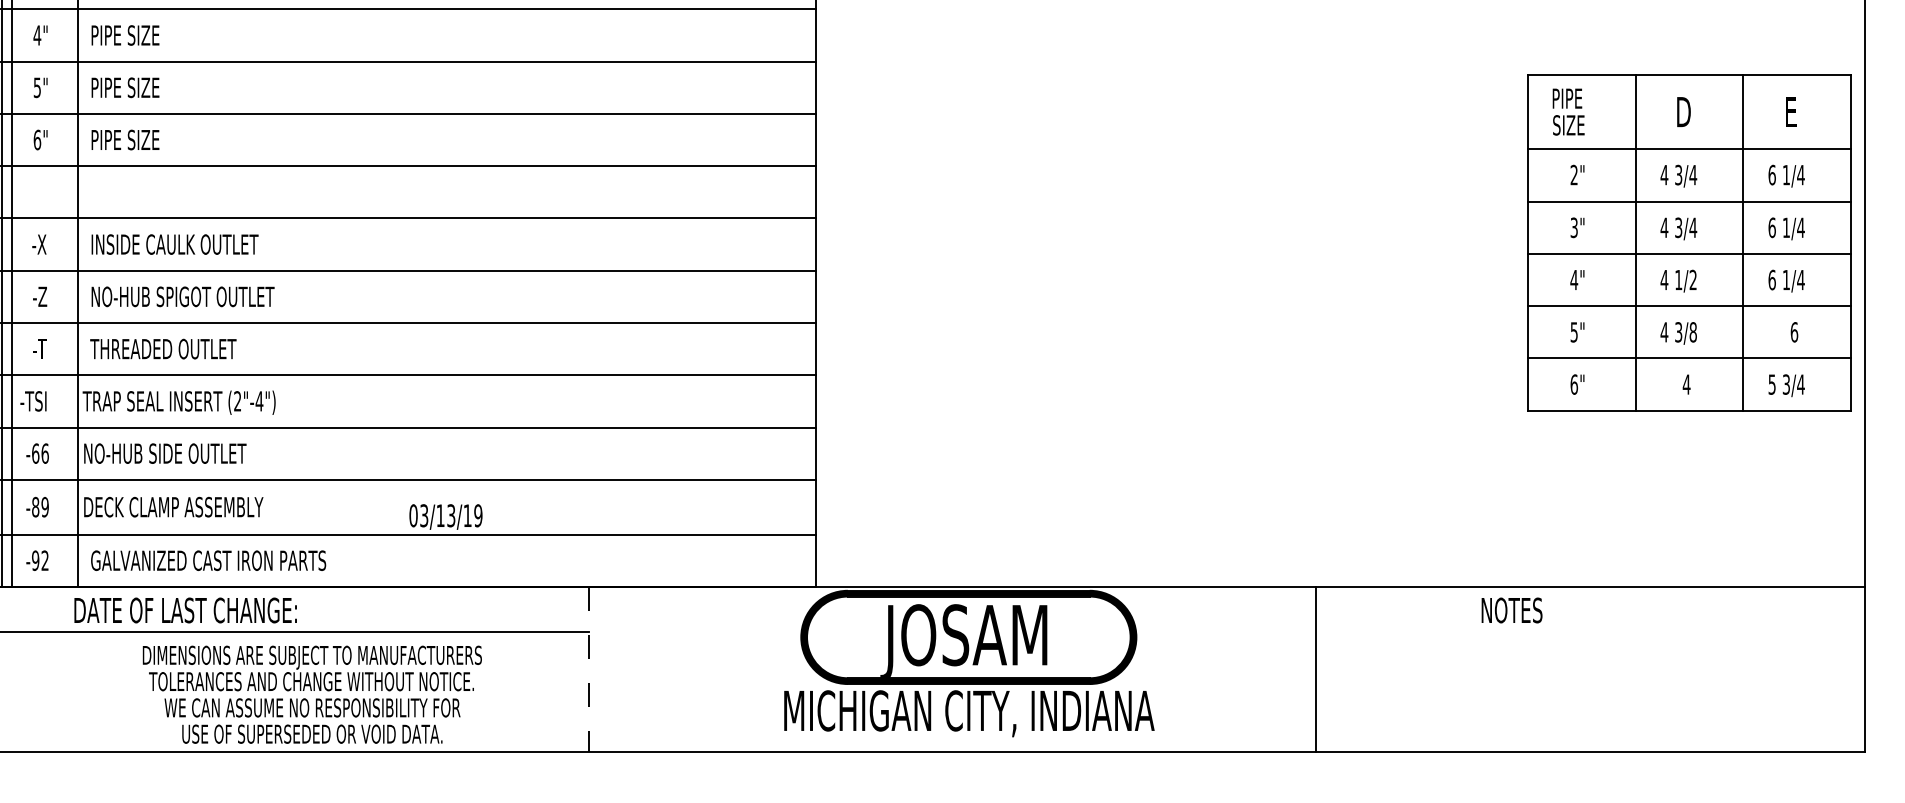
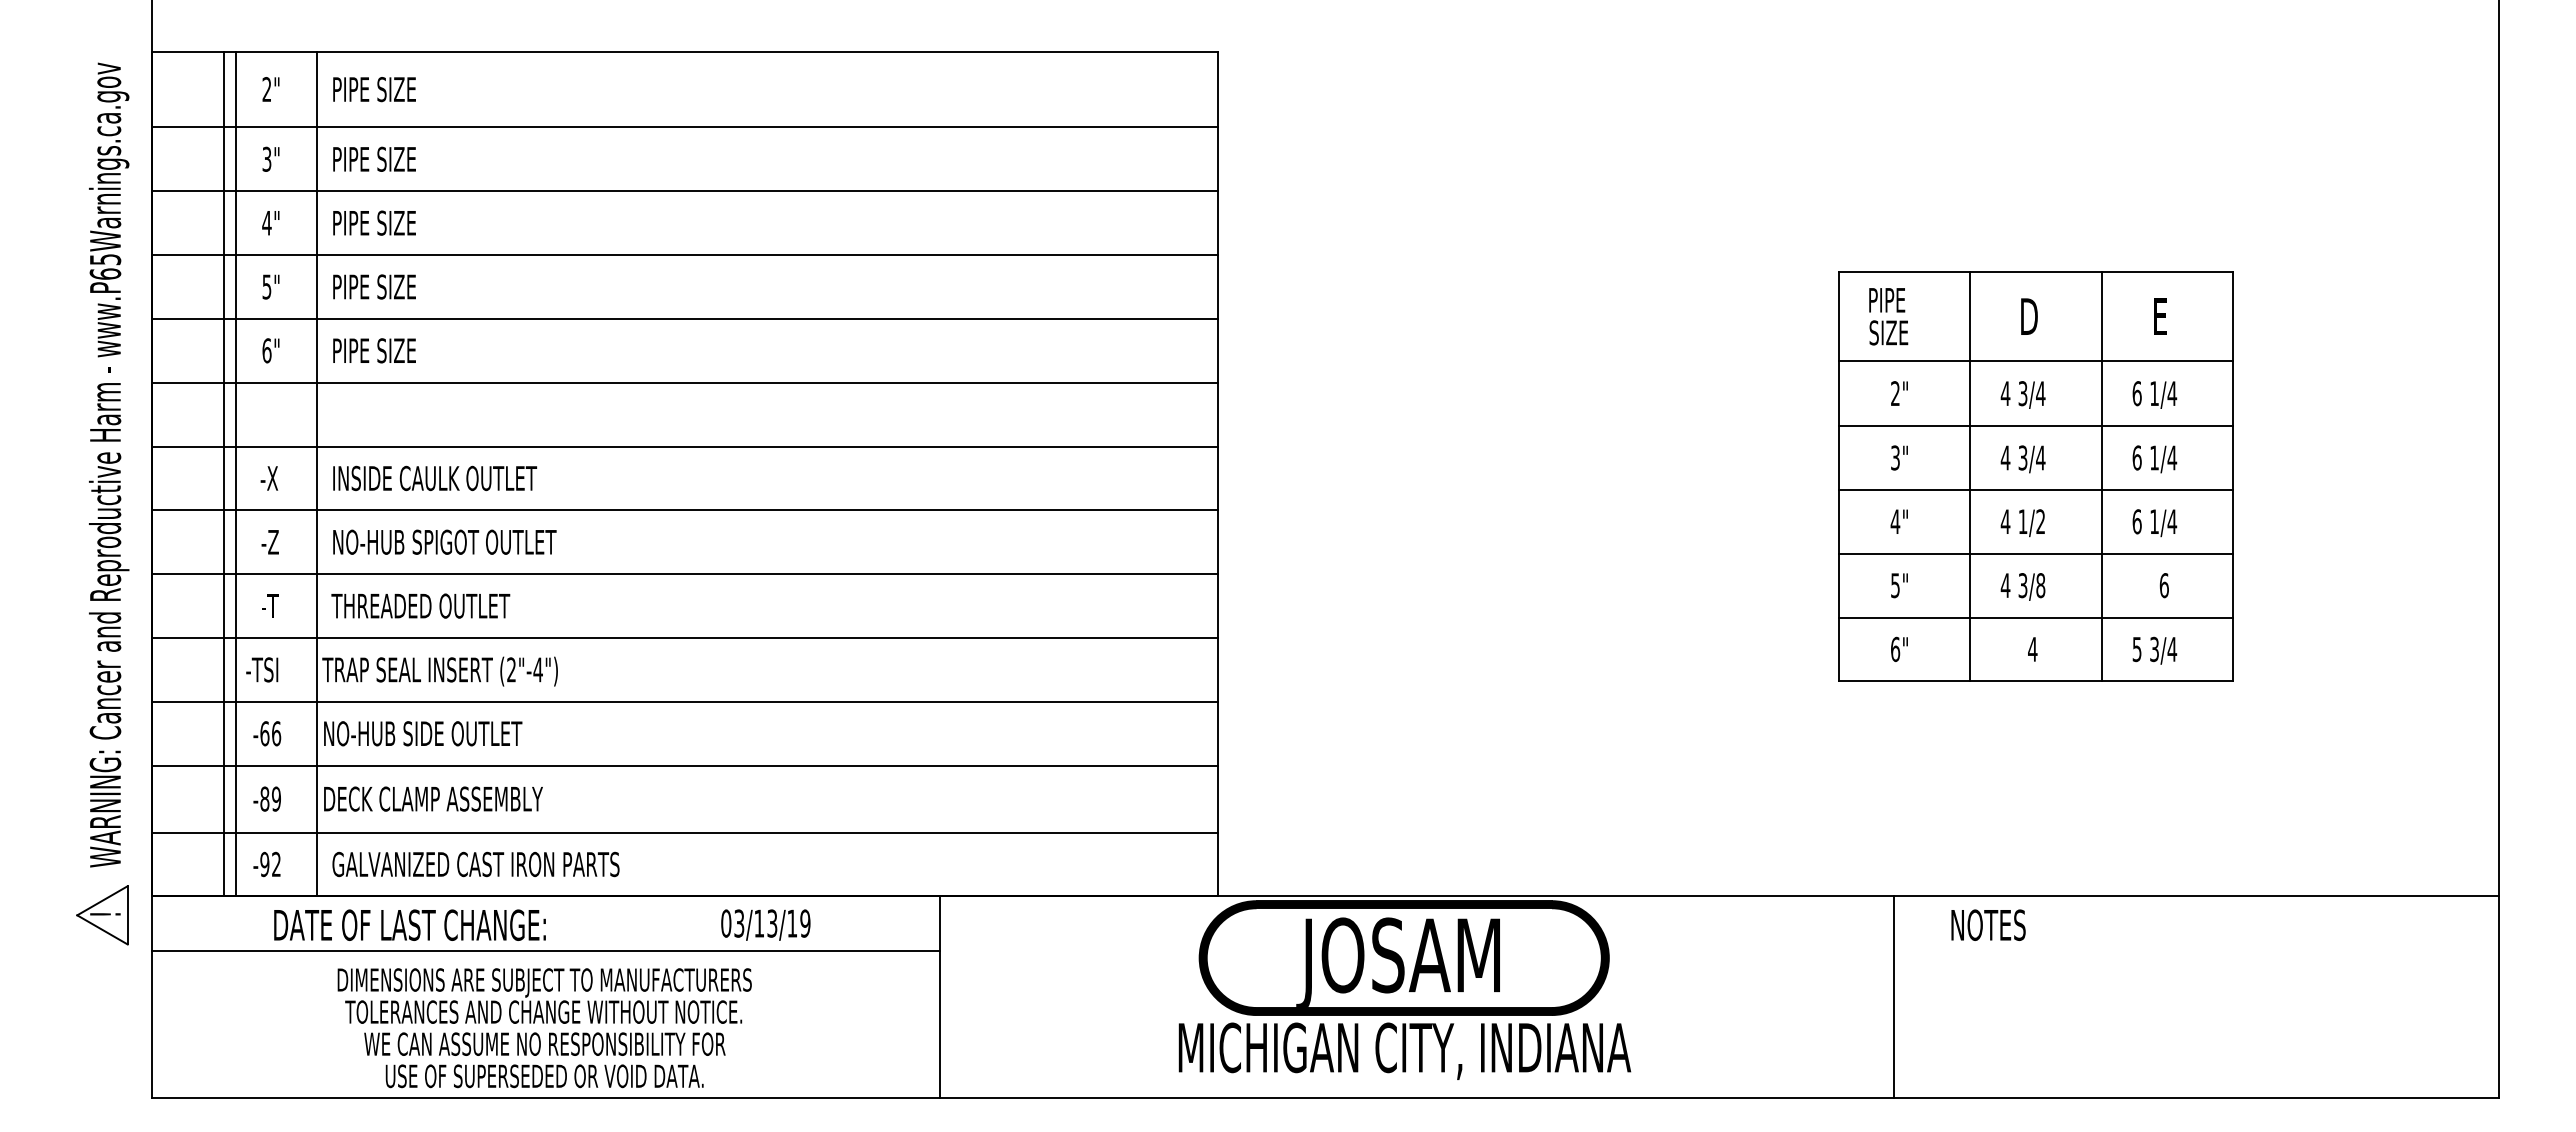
part: (1688, 242) -> (2035, 476), moved
text: (445, 516) -> (765, 924), moved
text: (185, 609) -> (409, 924), moved
text: (1512, 609) -> (1988, 924), moved
line: (589, 669) -> (940, 997), dashed -> solid
line: (1316, 669) -> (1893, 997), moved
text: (312, 695) -> (544, 1028), moved

